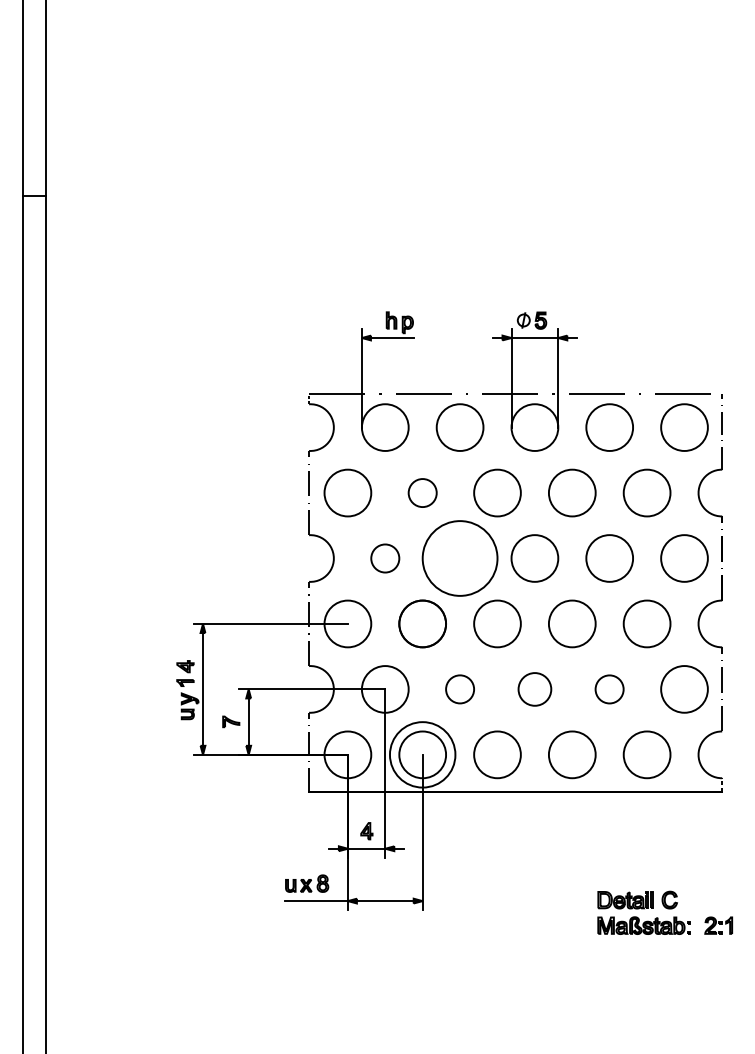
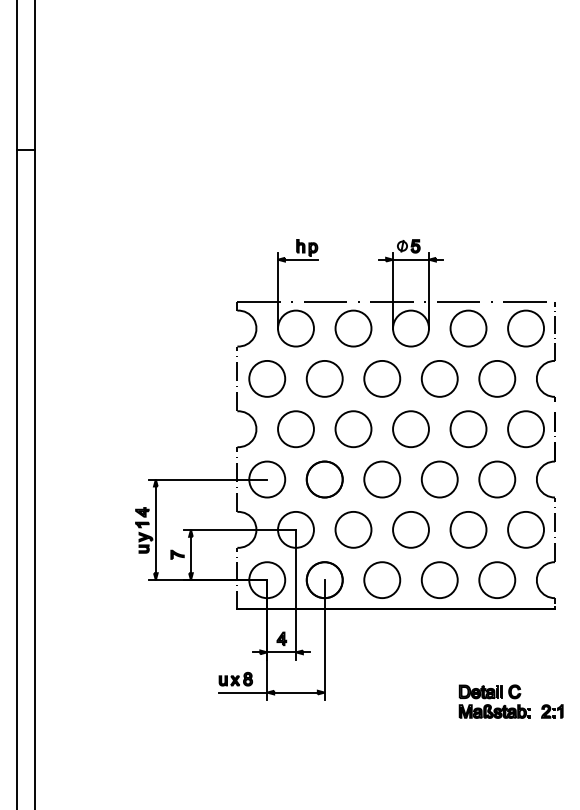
circle: (422, 492) -> (324, 378), size x1.67
circle: (384, 558) -> (295, 429), size x1.67
circle: (459, 558) -> (353, 429), size x0.62
circle: (459, 689) -> (353, 529), size x1.67
circle: (534, 689) -> (410, 529), size x1.43
circle: (609, 689) -> (468, 529), size x1.67
circle: (422, 754) -> (324, 579), size x0.71

